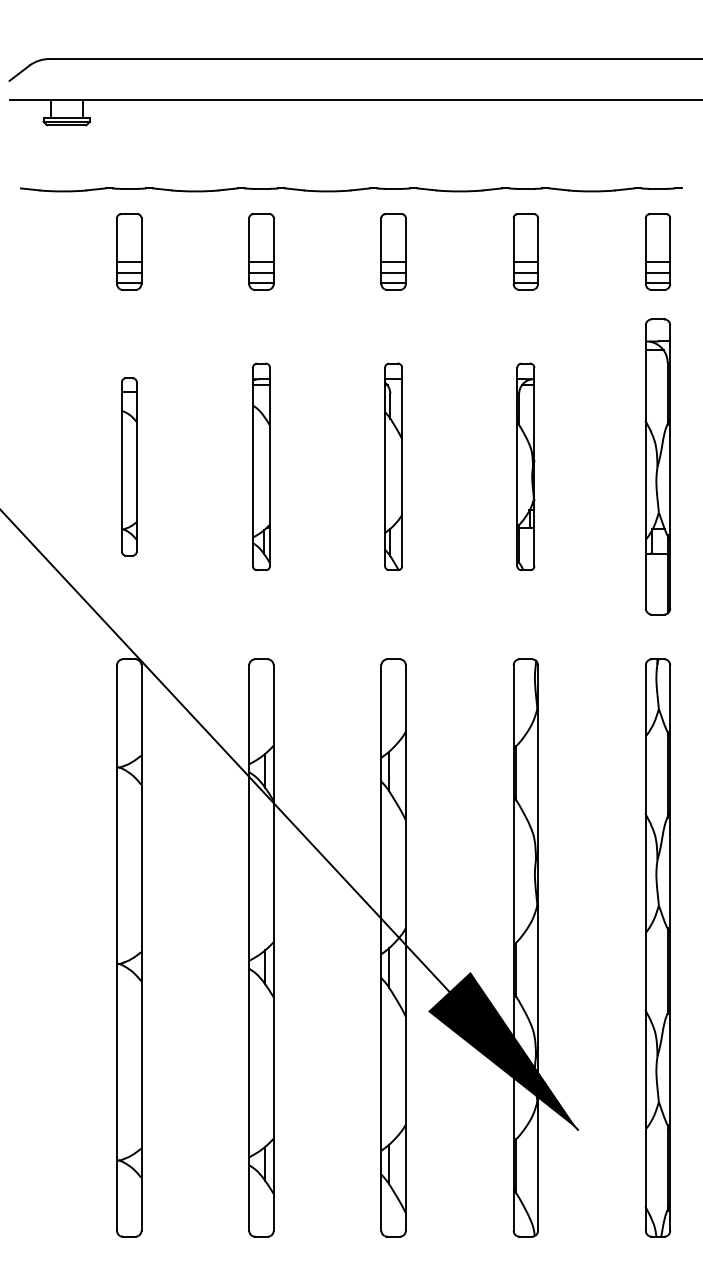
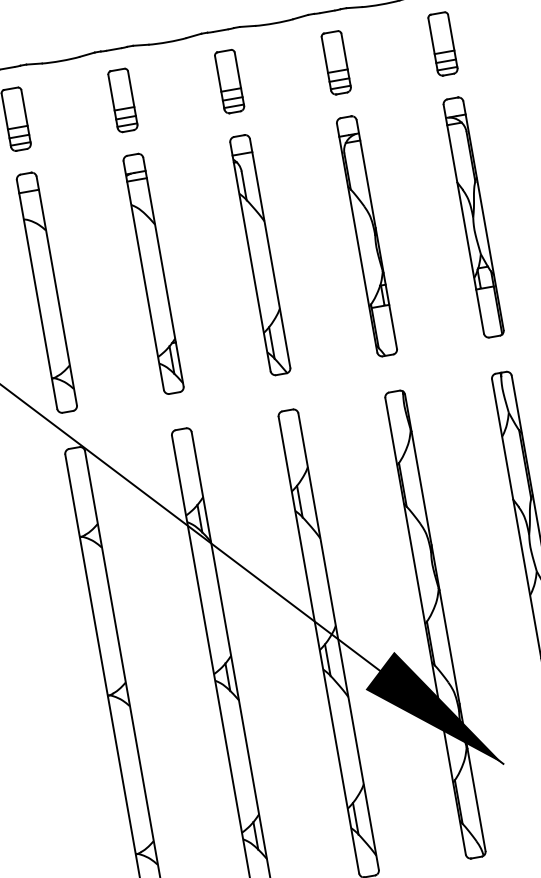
part: (129, 466) -> (47, 292), size x1.67
part: (261, 466) -> (153, 273), size x1.43
part: (393, 466) -> (260, 254), size x1.43
part: (525, 466) -> (366, 236), size x1.43

